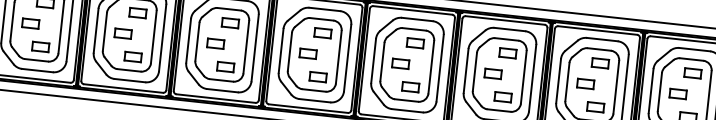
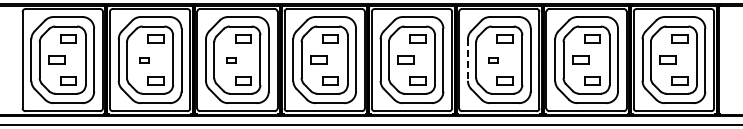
part: (123, 33) -> (144, 59), size x0.6
part: (215, 43) -> (231, 59), size x0.6
line: (465, 71) -> (467, 60), solid -> dashed
part: (493, 73) -> (493, 59), size x0.6

